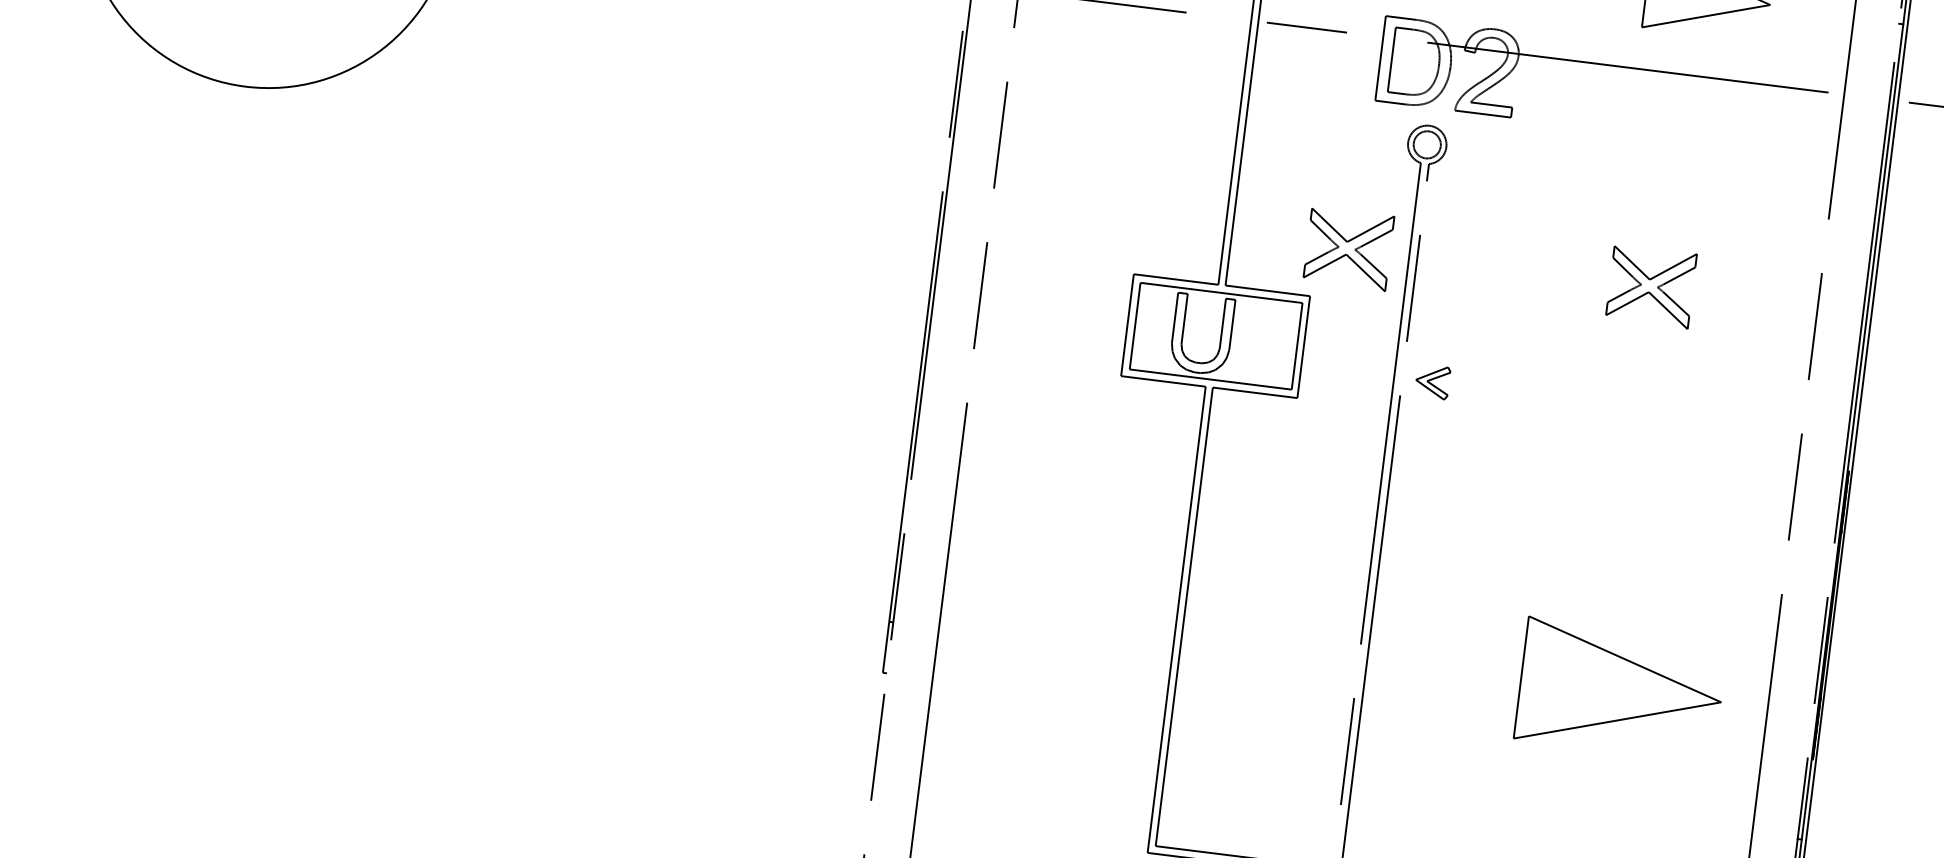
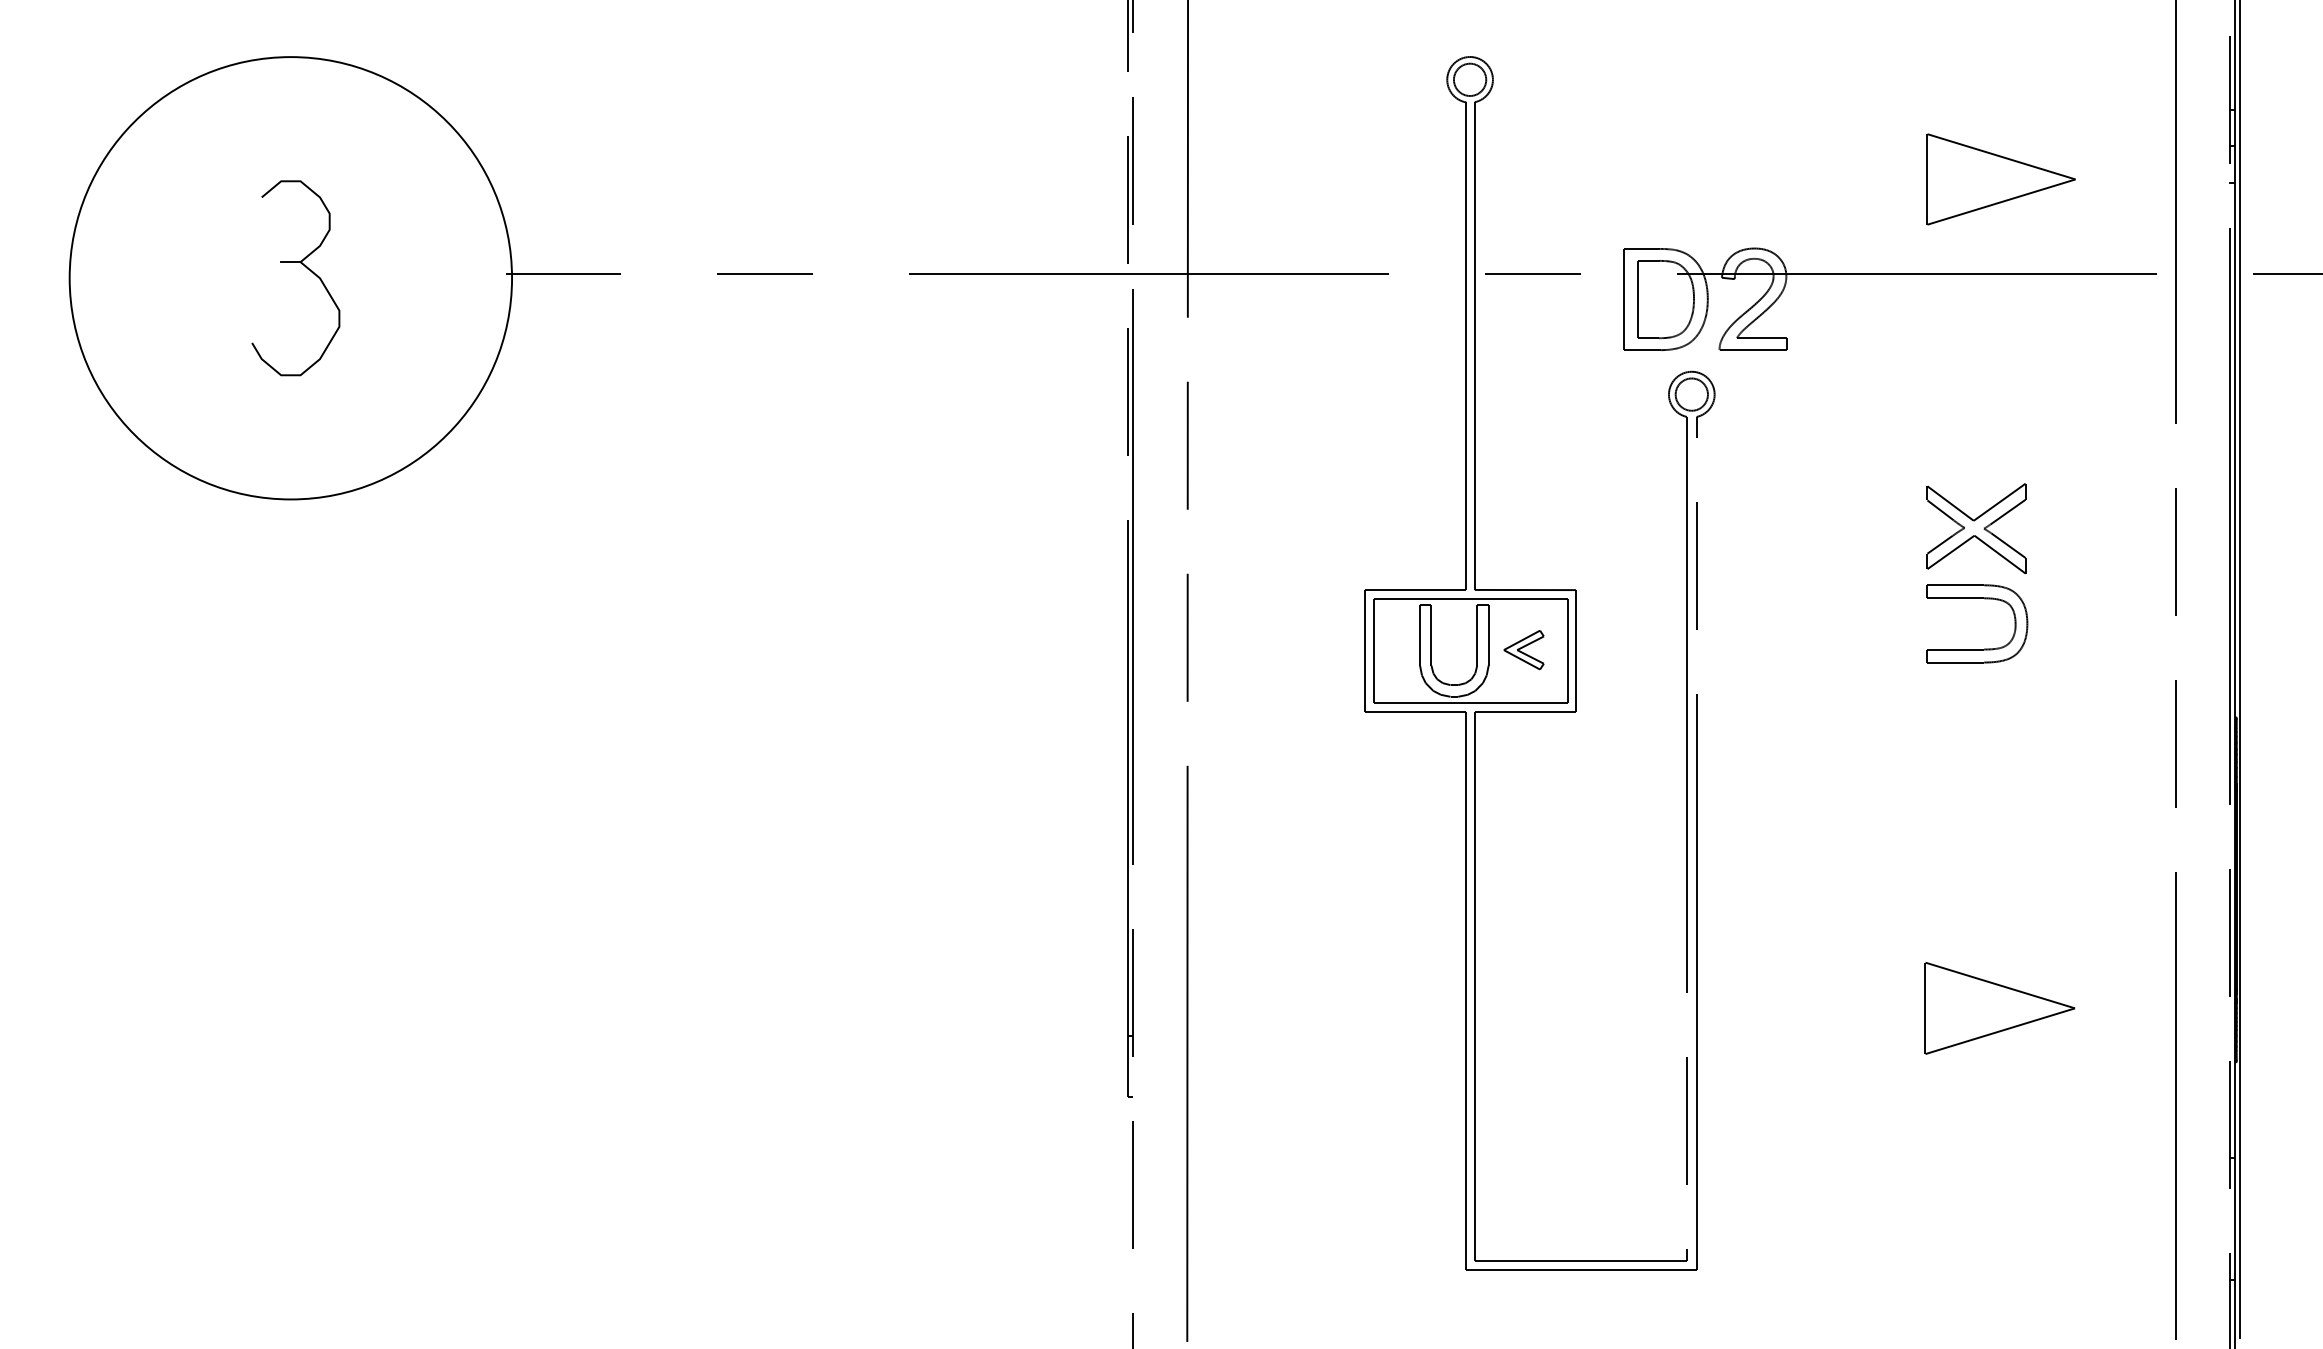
part: (1348, 248) -> (1614, 528), removed
part: (1644, 345) -> (1977, 598), added
part: (1432, 382) -> (1523, 650), moved
part: (1620, 689) -> (1999, 1008), size x0.62

